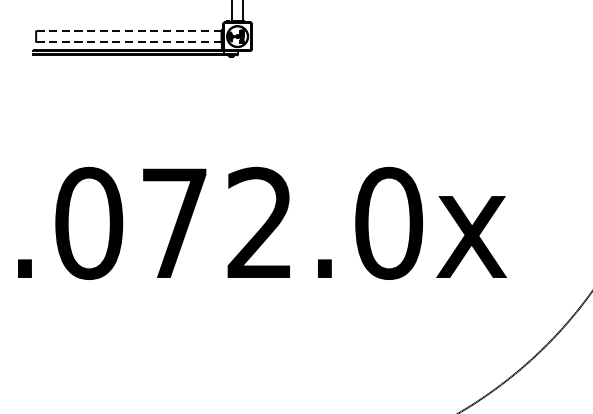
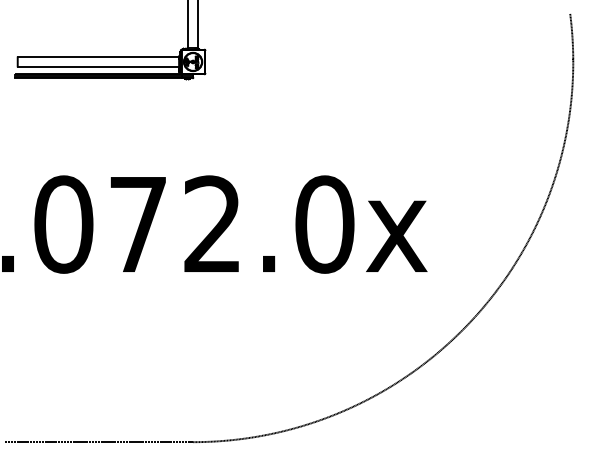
line: (128, 31) -> (98, 57), dashed -> solid
line: (128, 41) -> (98, 66), dashed -> solid

